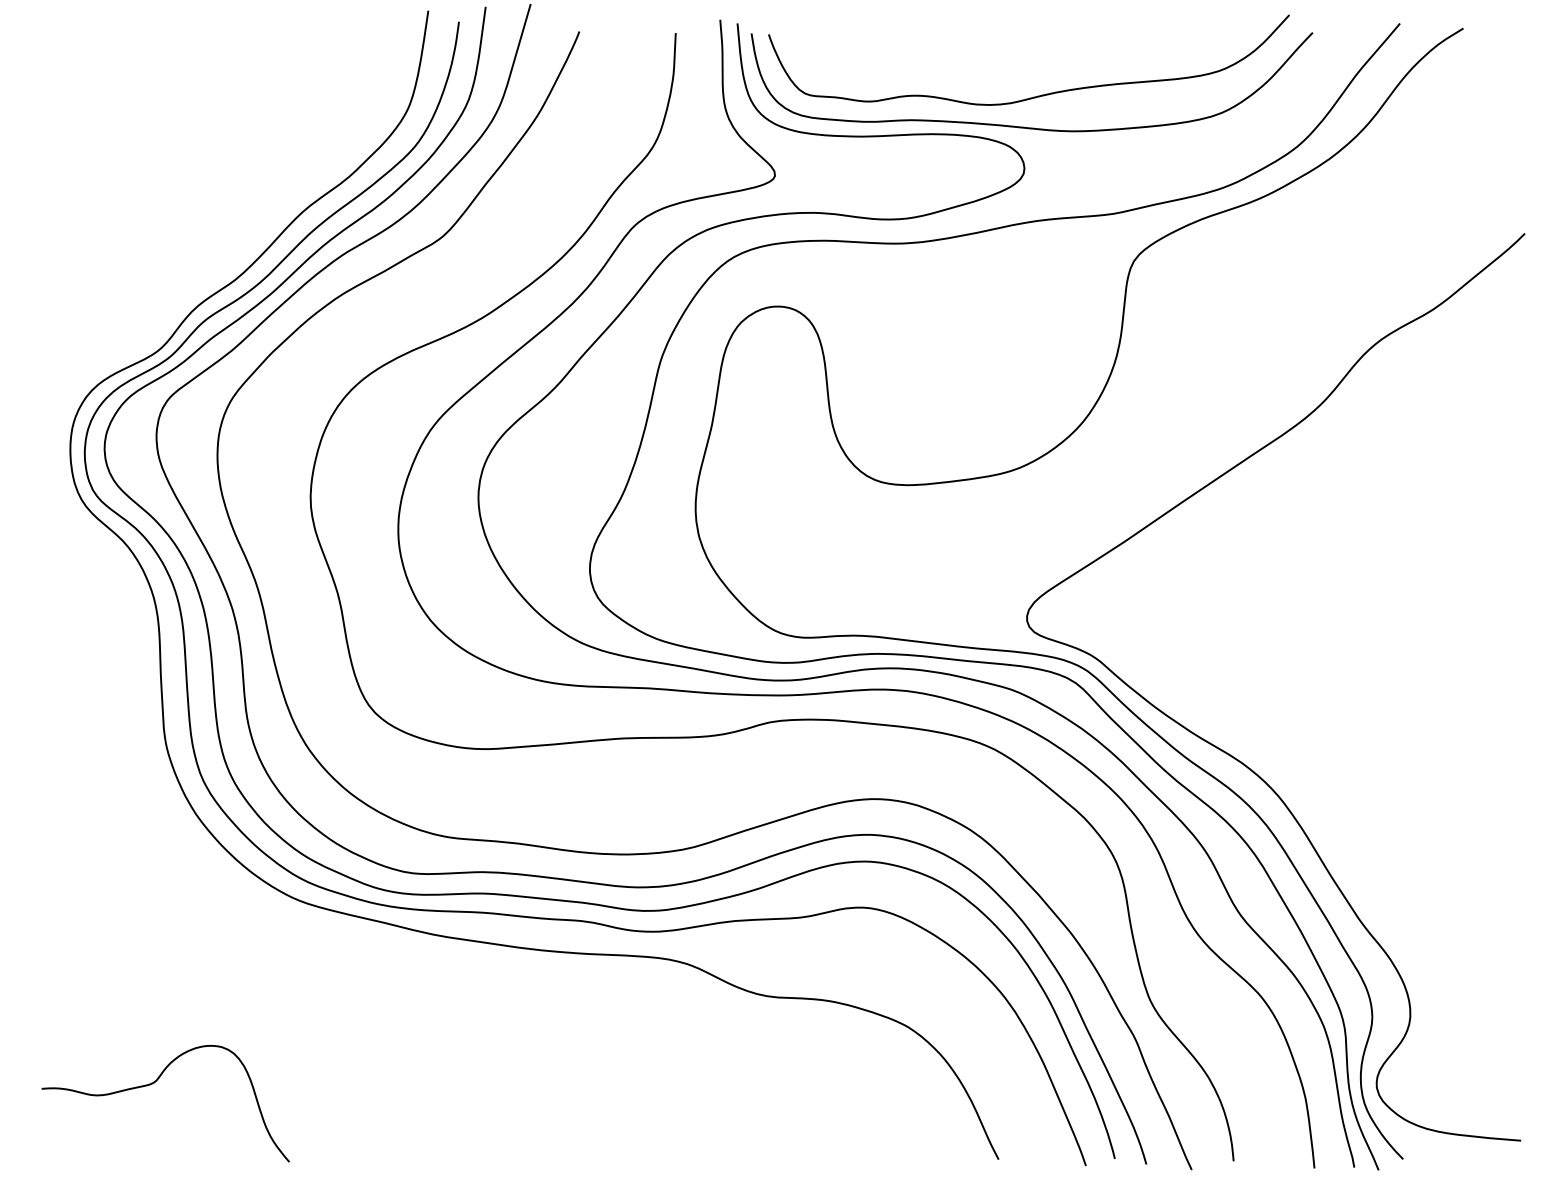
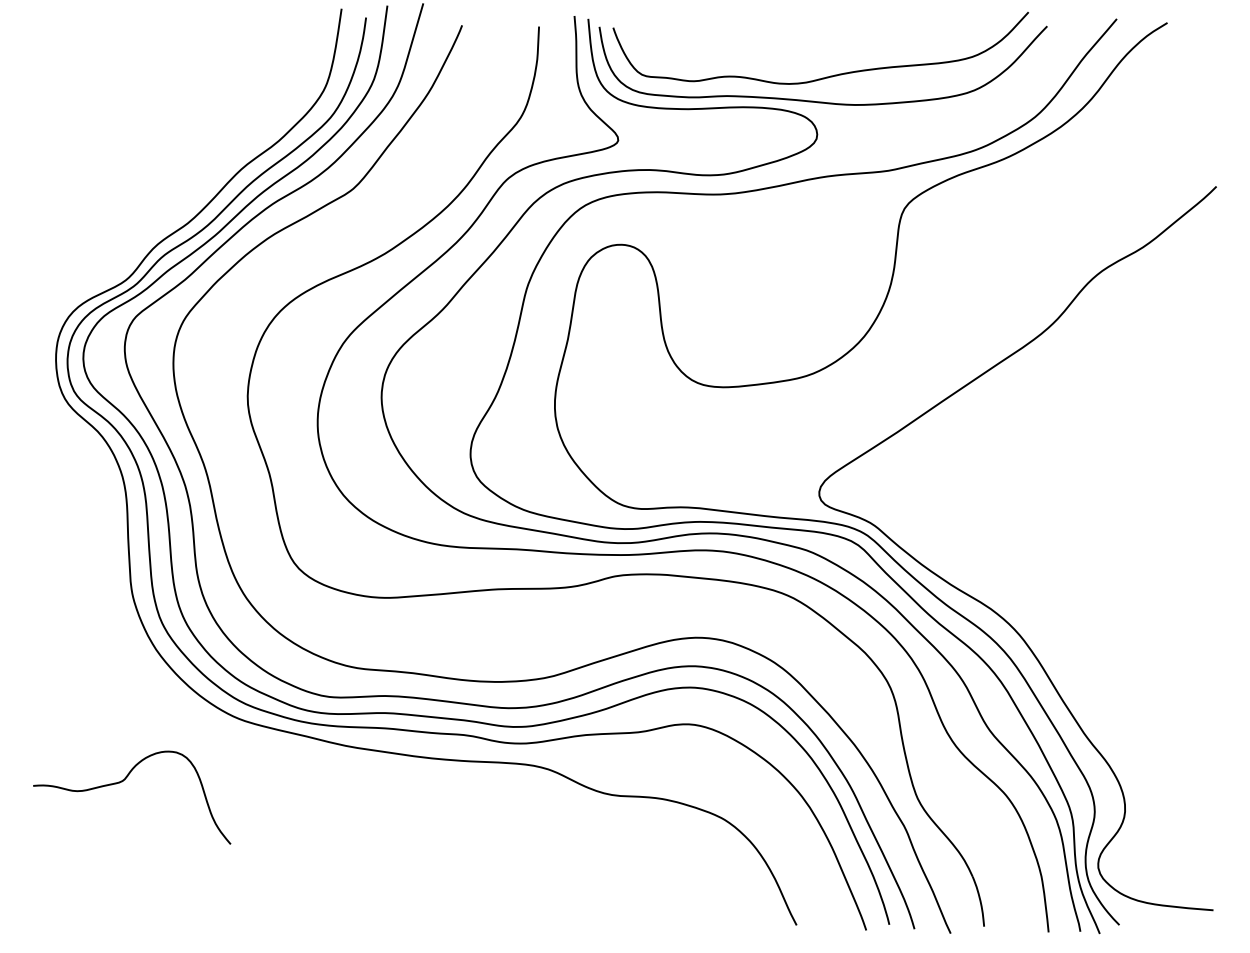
curve: (153, 1084) -> (122, 782), moved

